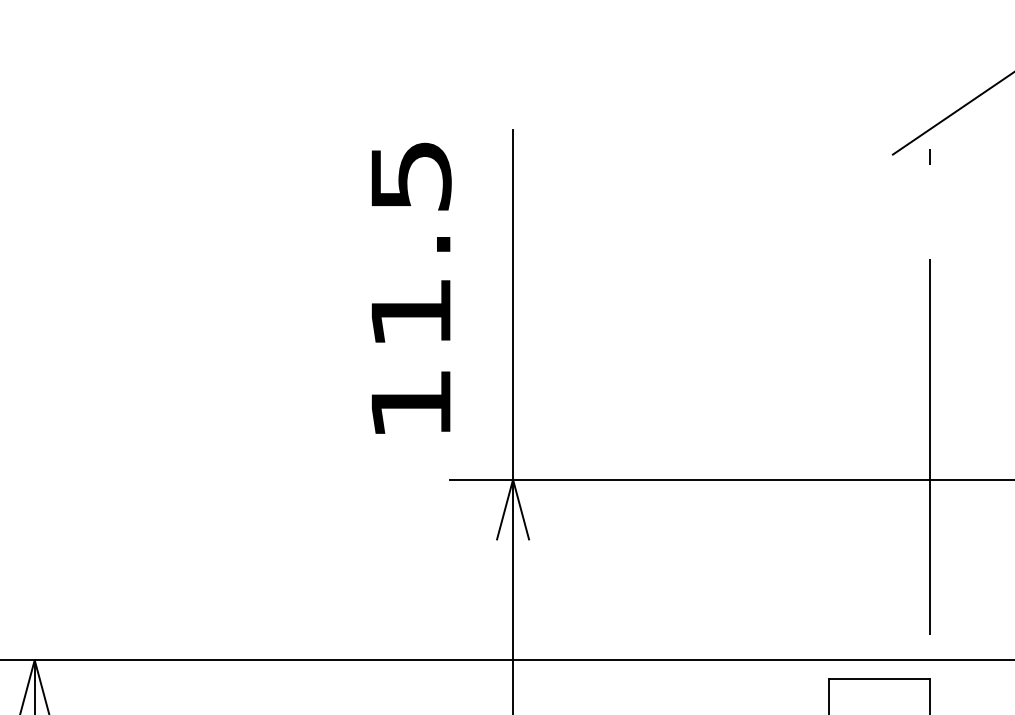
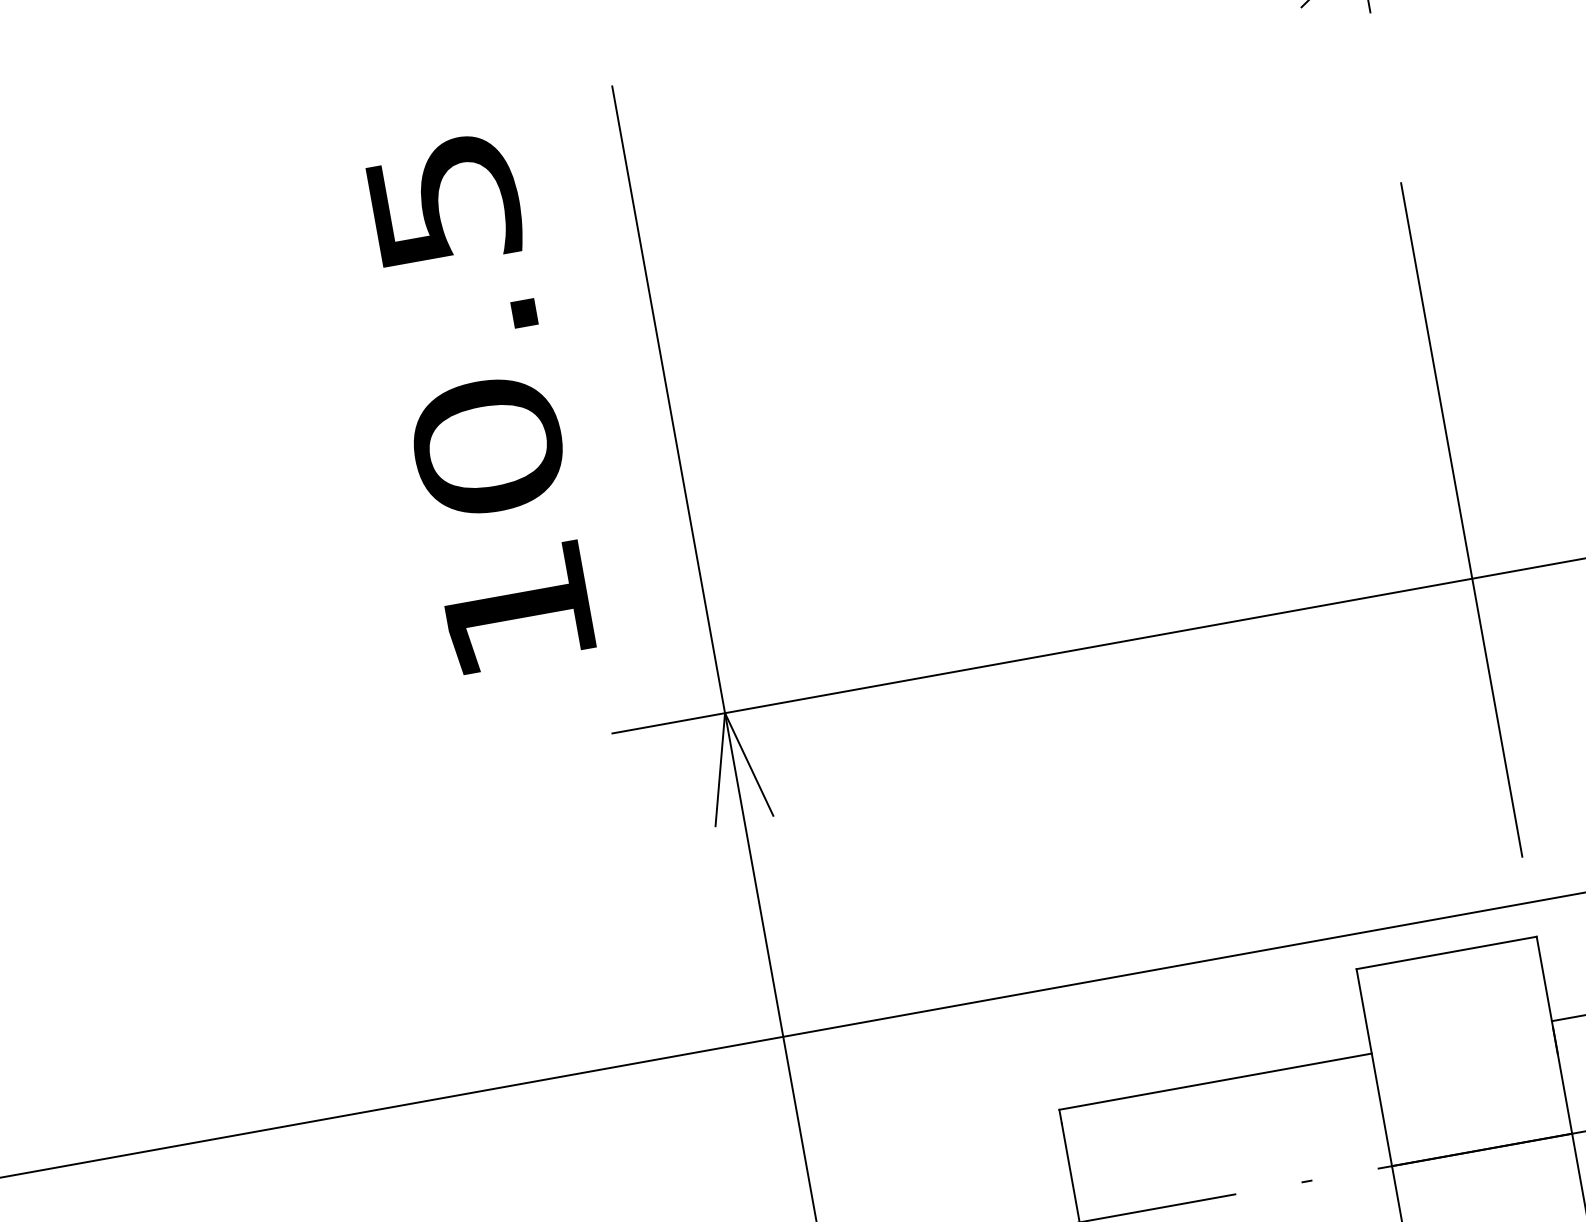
text: (410, 312) -> (487, 446), 11.5 -> 10.5

